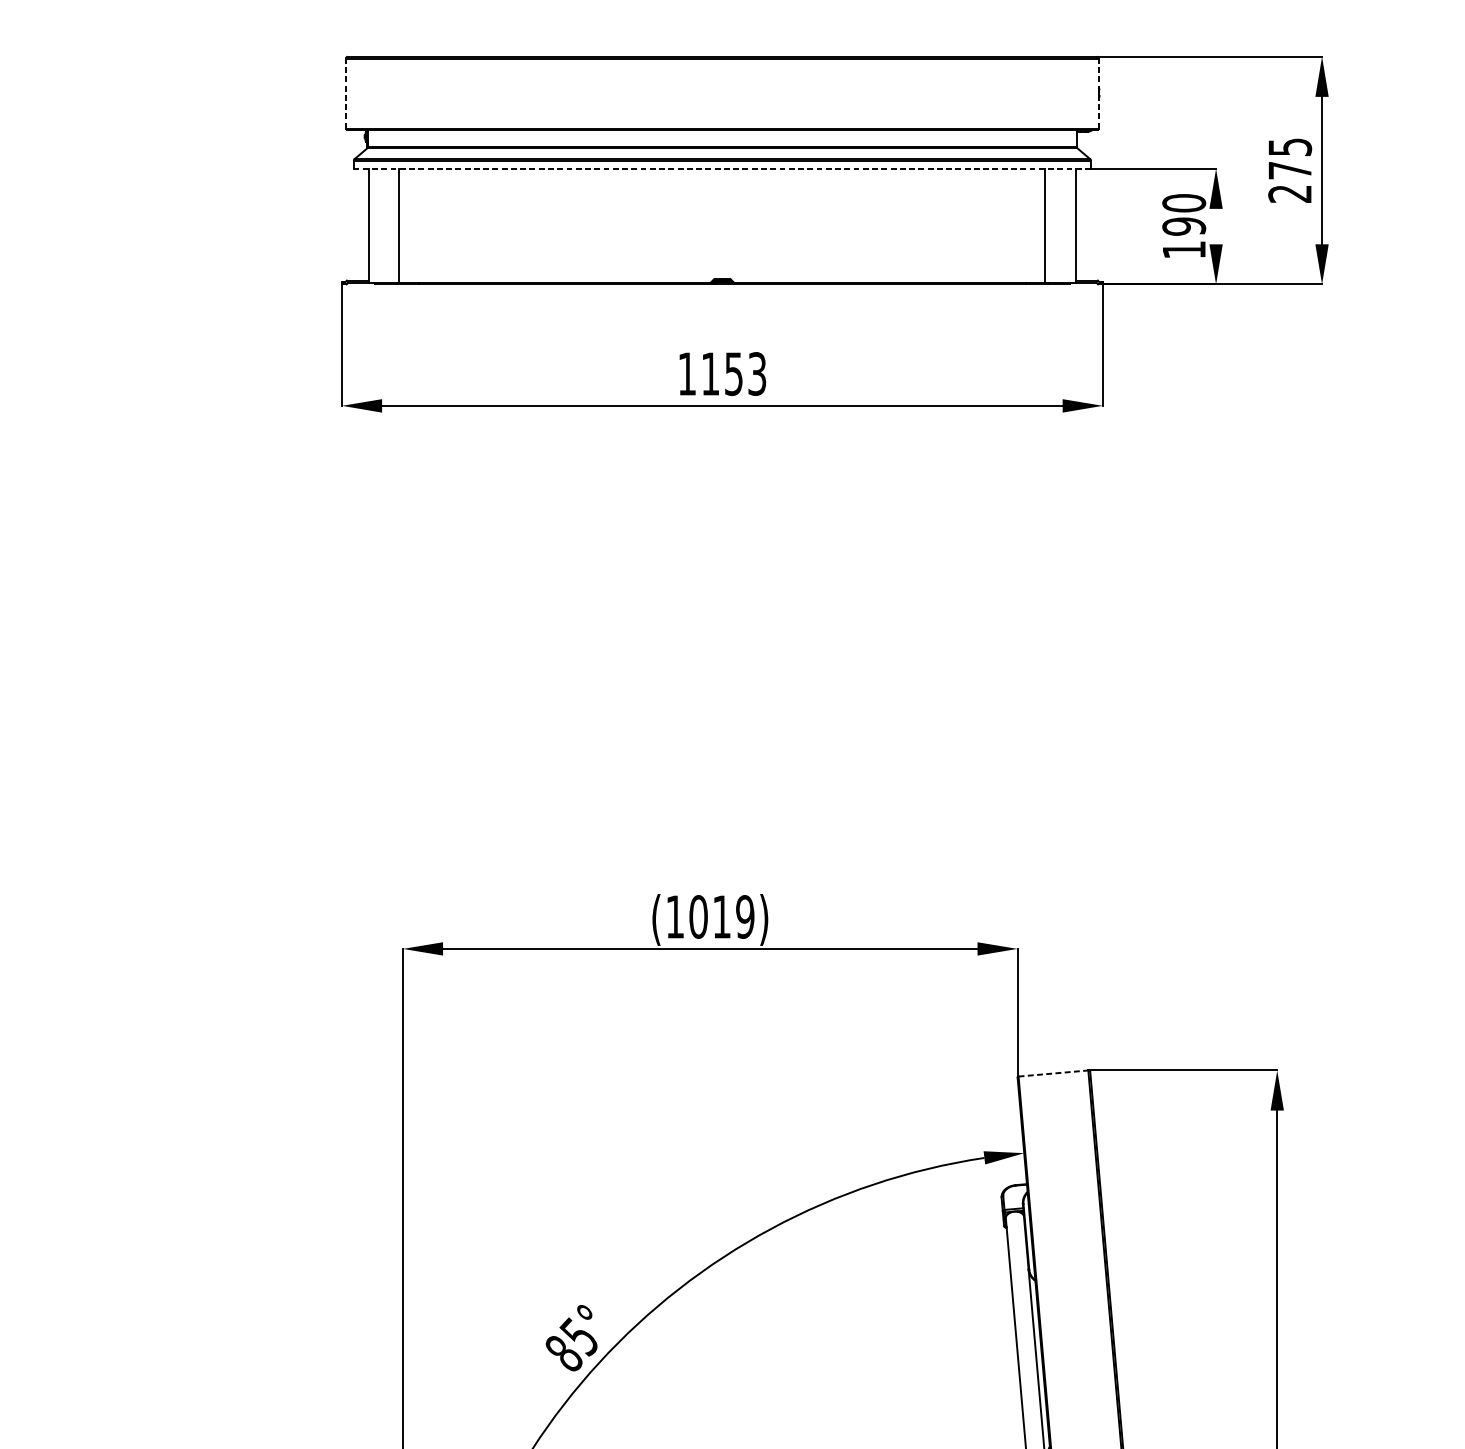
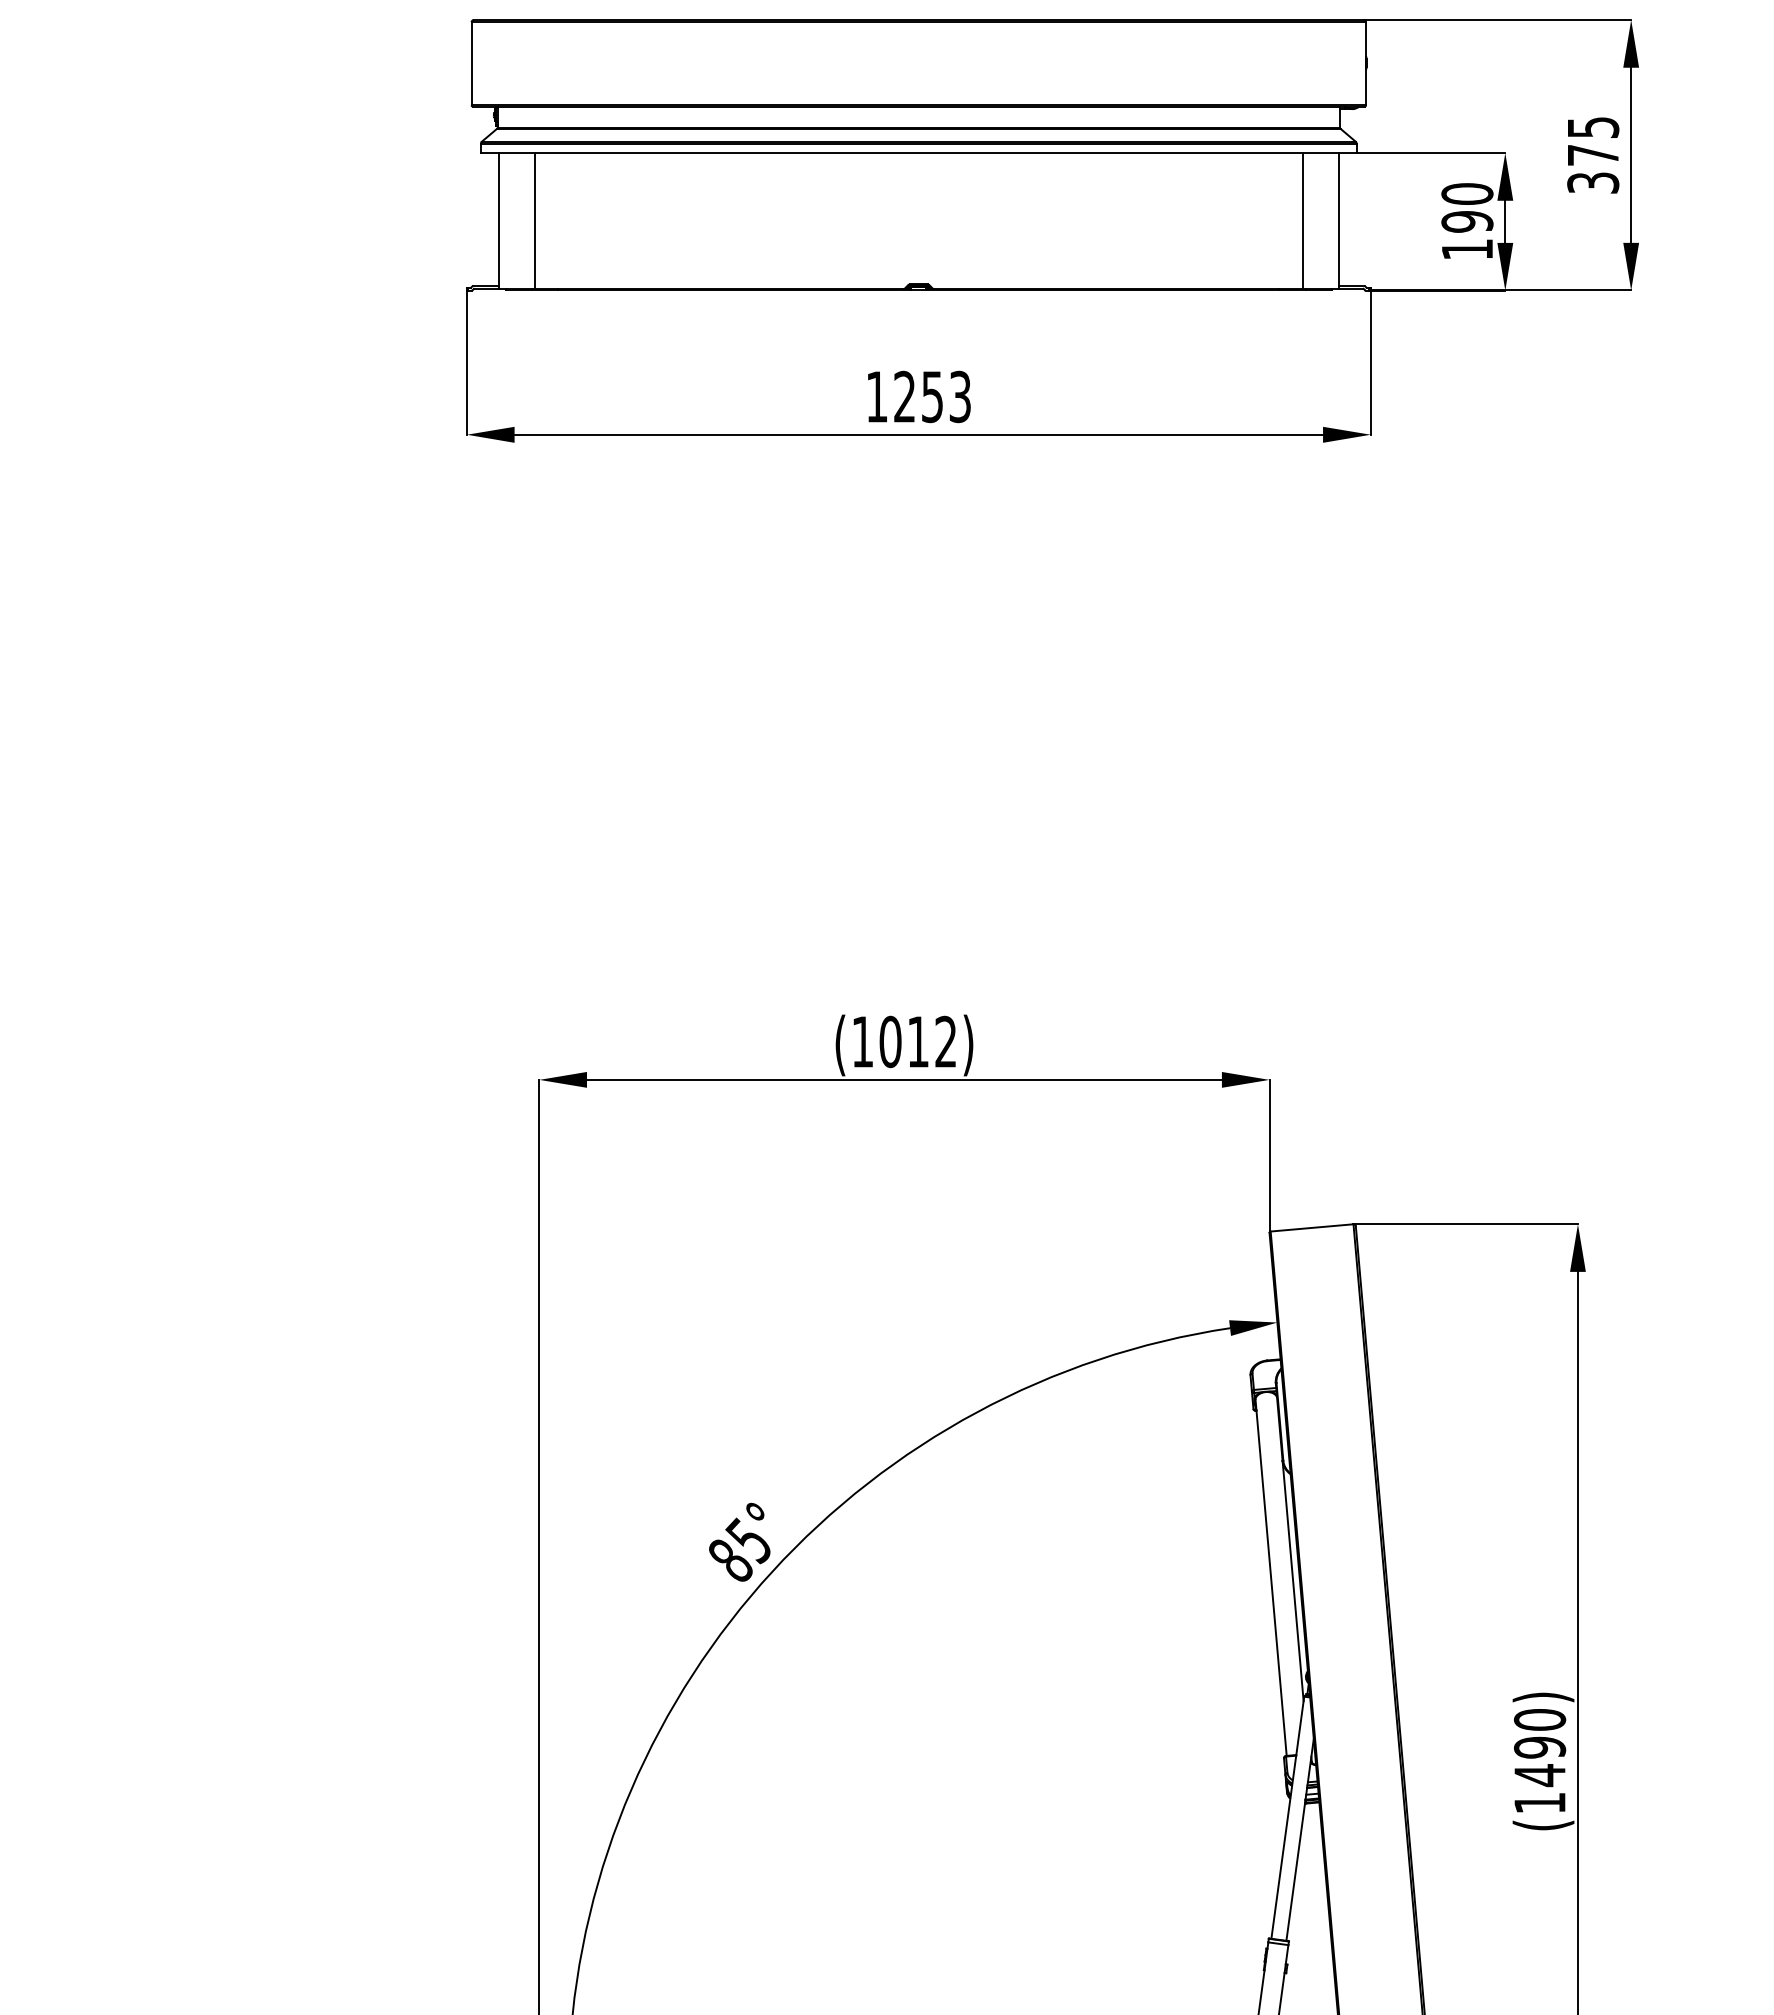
line: (345, 93) -> (471, 63), dashed -> solid
line: (1099, 93) -> (1366, 63), dashed -> solid
line: (722, 169) -> (918, 153), dashed -> solid
text: (1290, 193) -> (1593, 182), 275 -> 375
line: (1216, 226) -> (1505, 221), added
text: (710, 373) -> (904, 396), 1153 -> 1253
text: (744, 916) -> (945, 1041), (1019) -> (1012)
line: (1053, 1073) -> (1312, 1227), dashed -> solid

